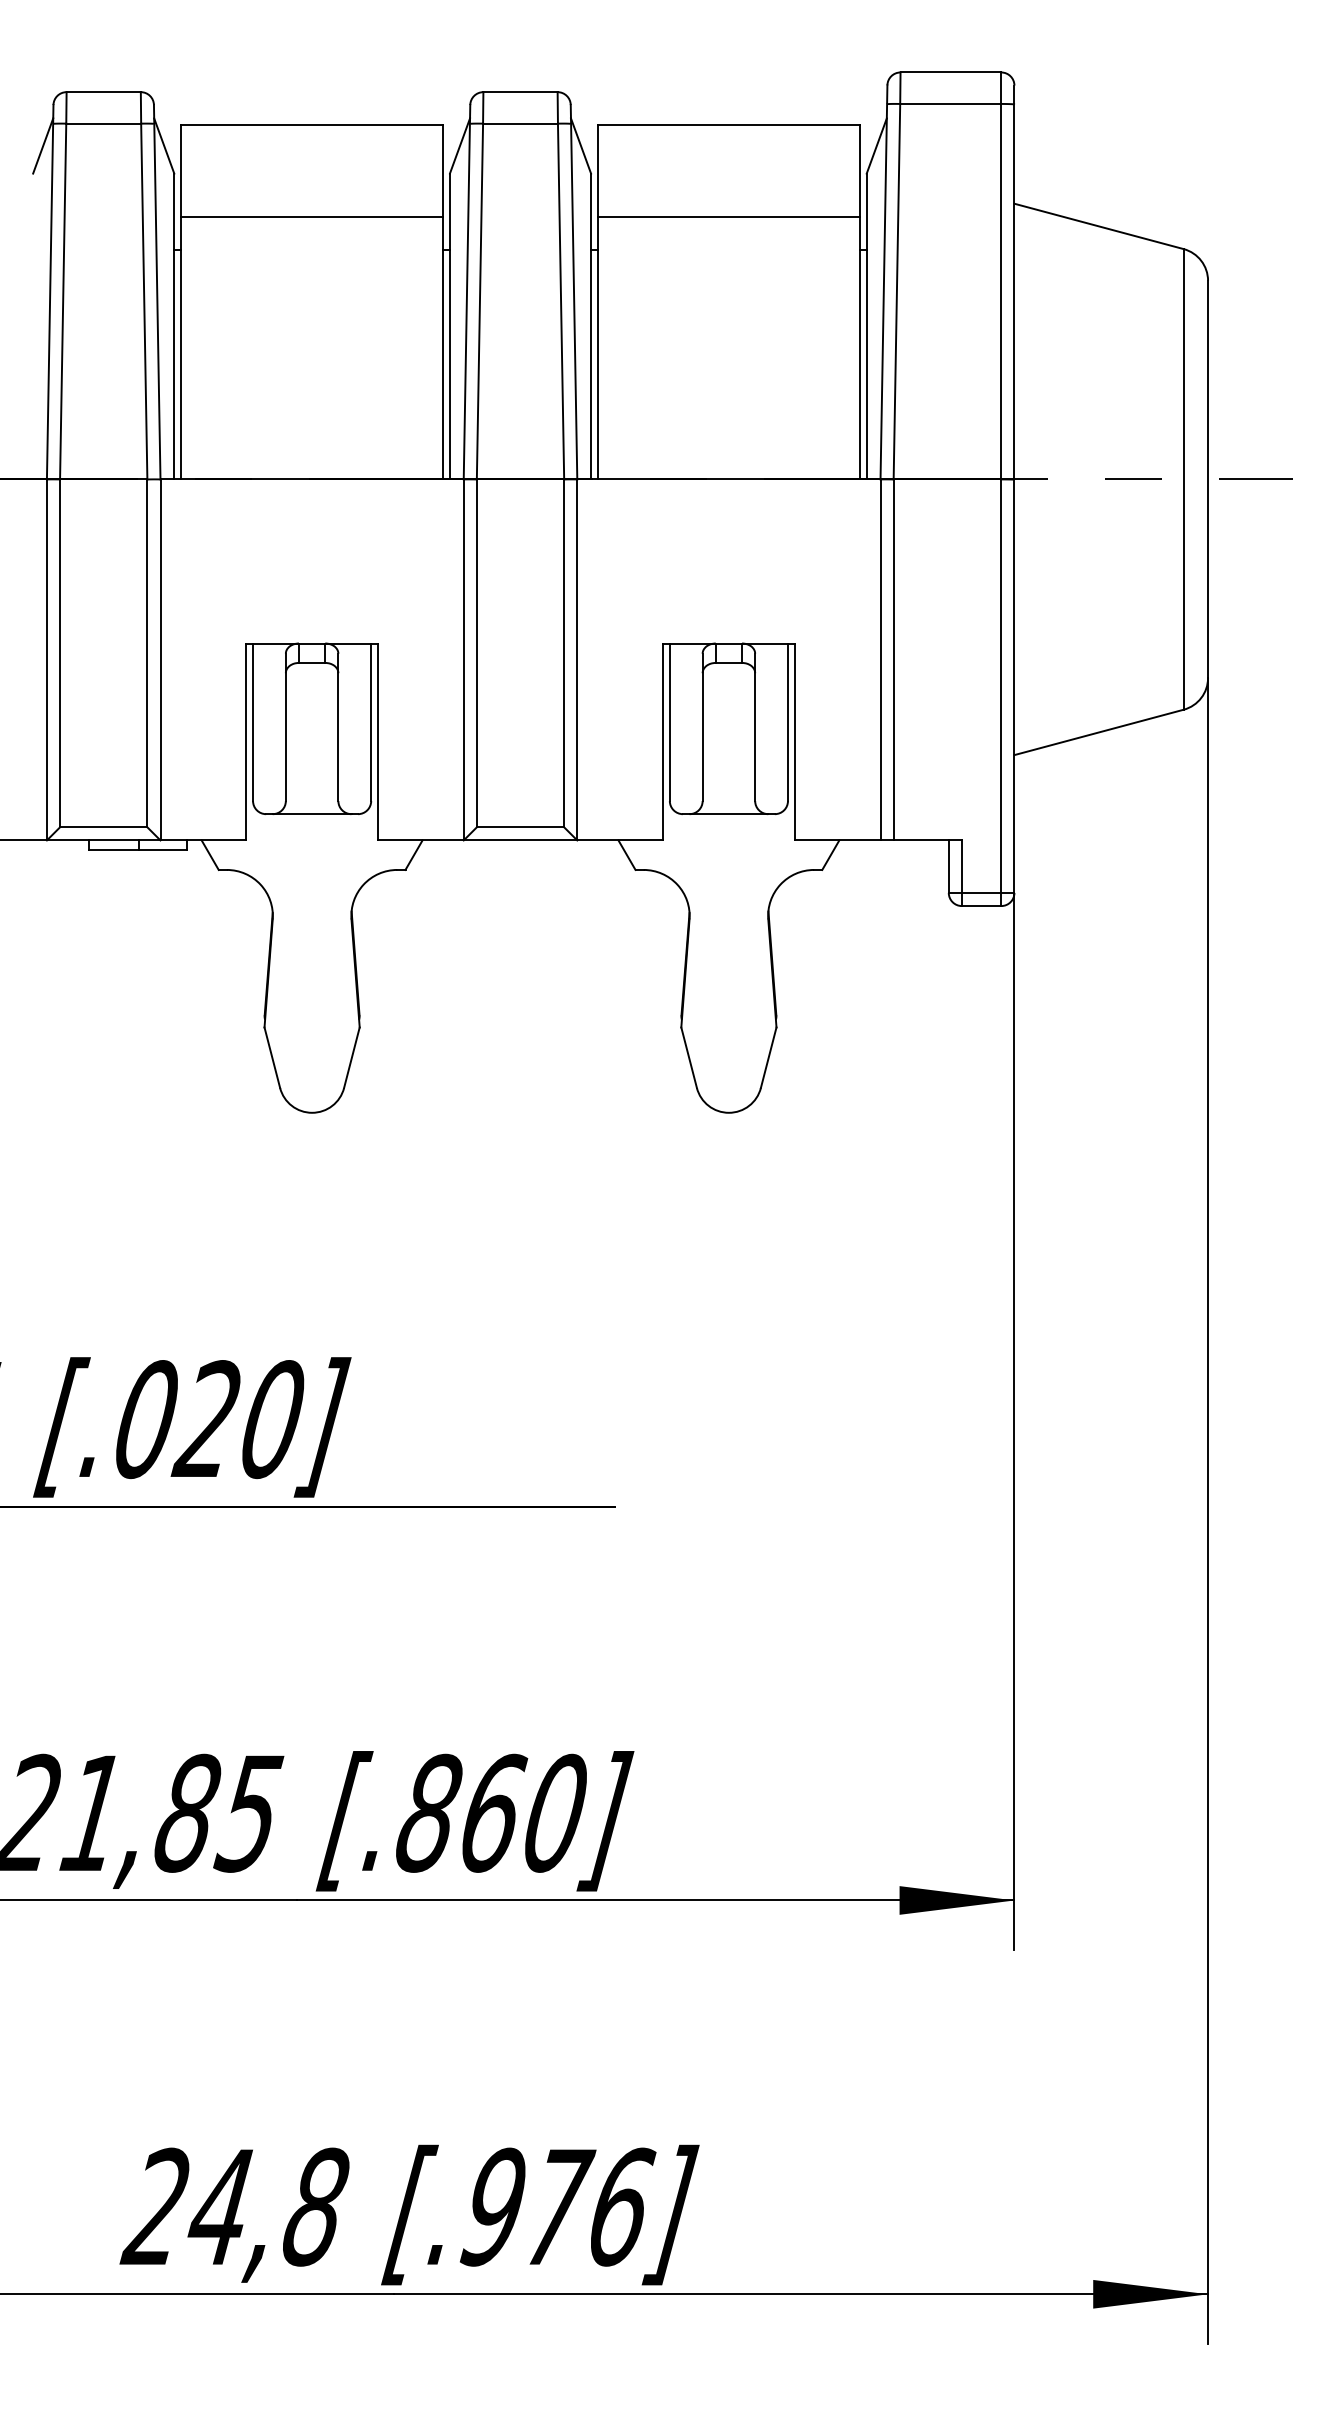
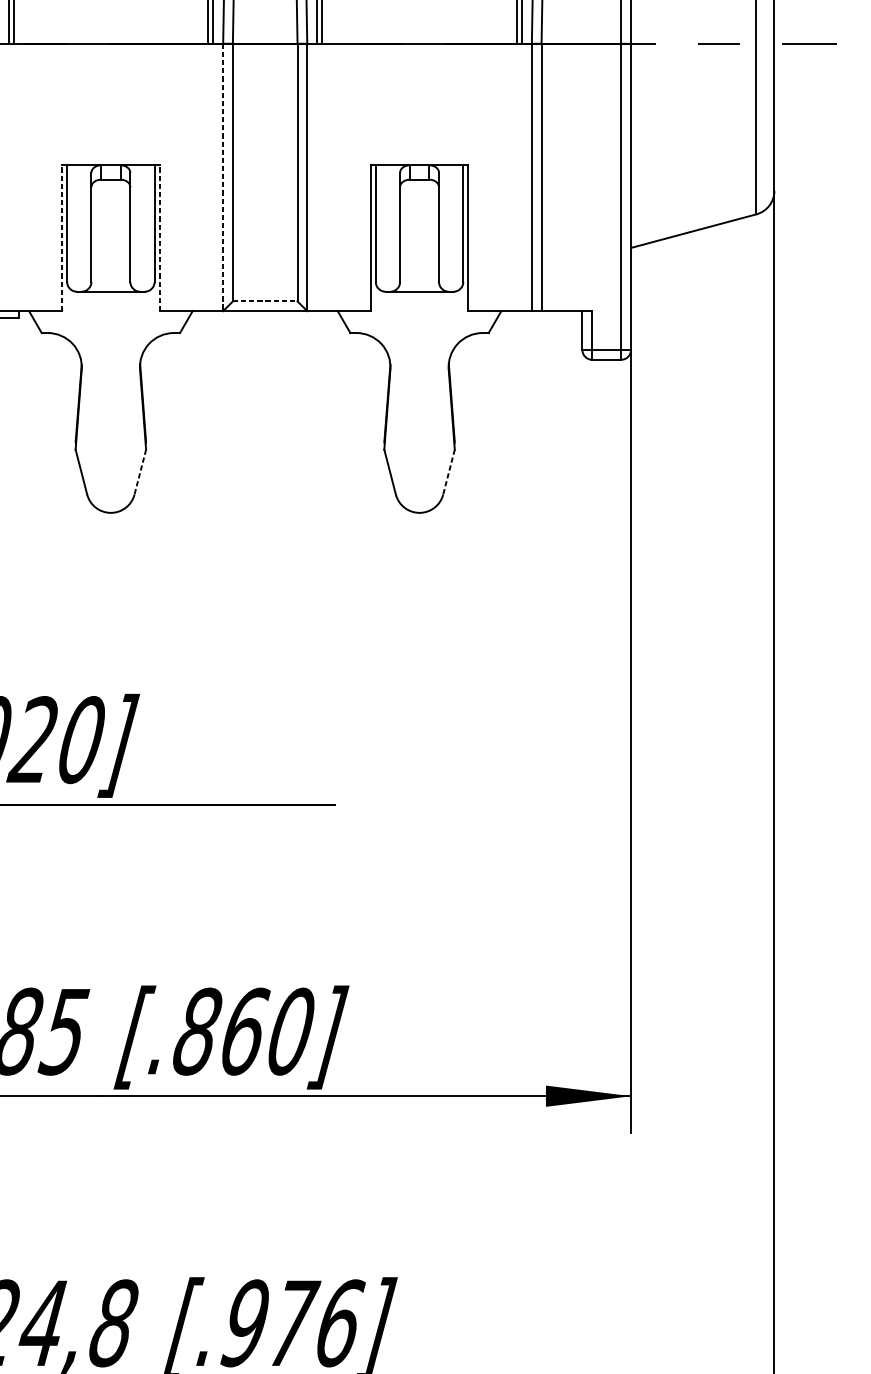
line: (463, 659) -> (222, 177), solid -> dashed
line: (246, 741) -> (62, 237), solid -> dashed
line: (377, 741) -> (159, 237), solid -> dashed
line: (520, 827) -> (265, 301), solid -> dashed
line: (351, 1058) -> (140, 472), solid -> dashed
line: (768, 1058) -> (448, 472), solid -> dashed

